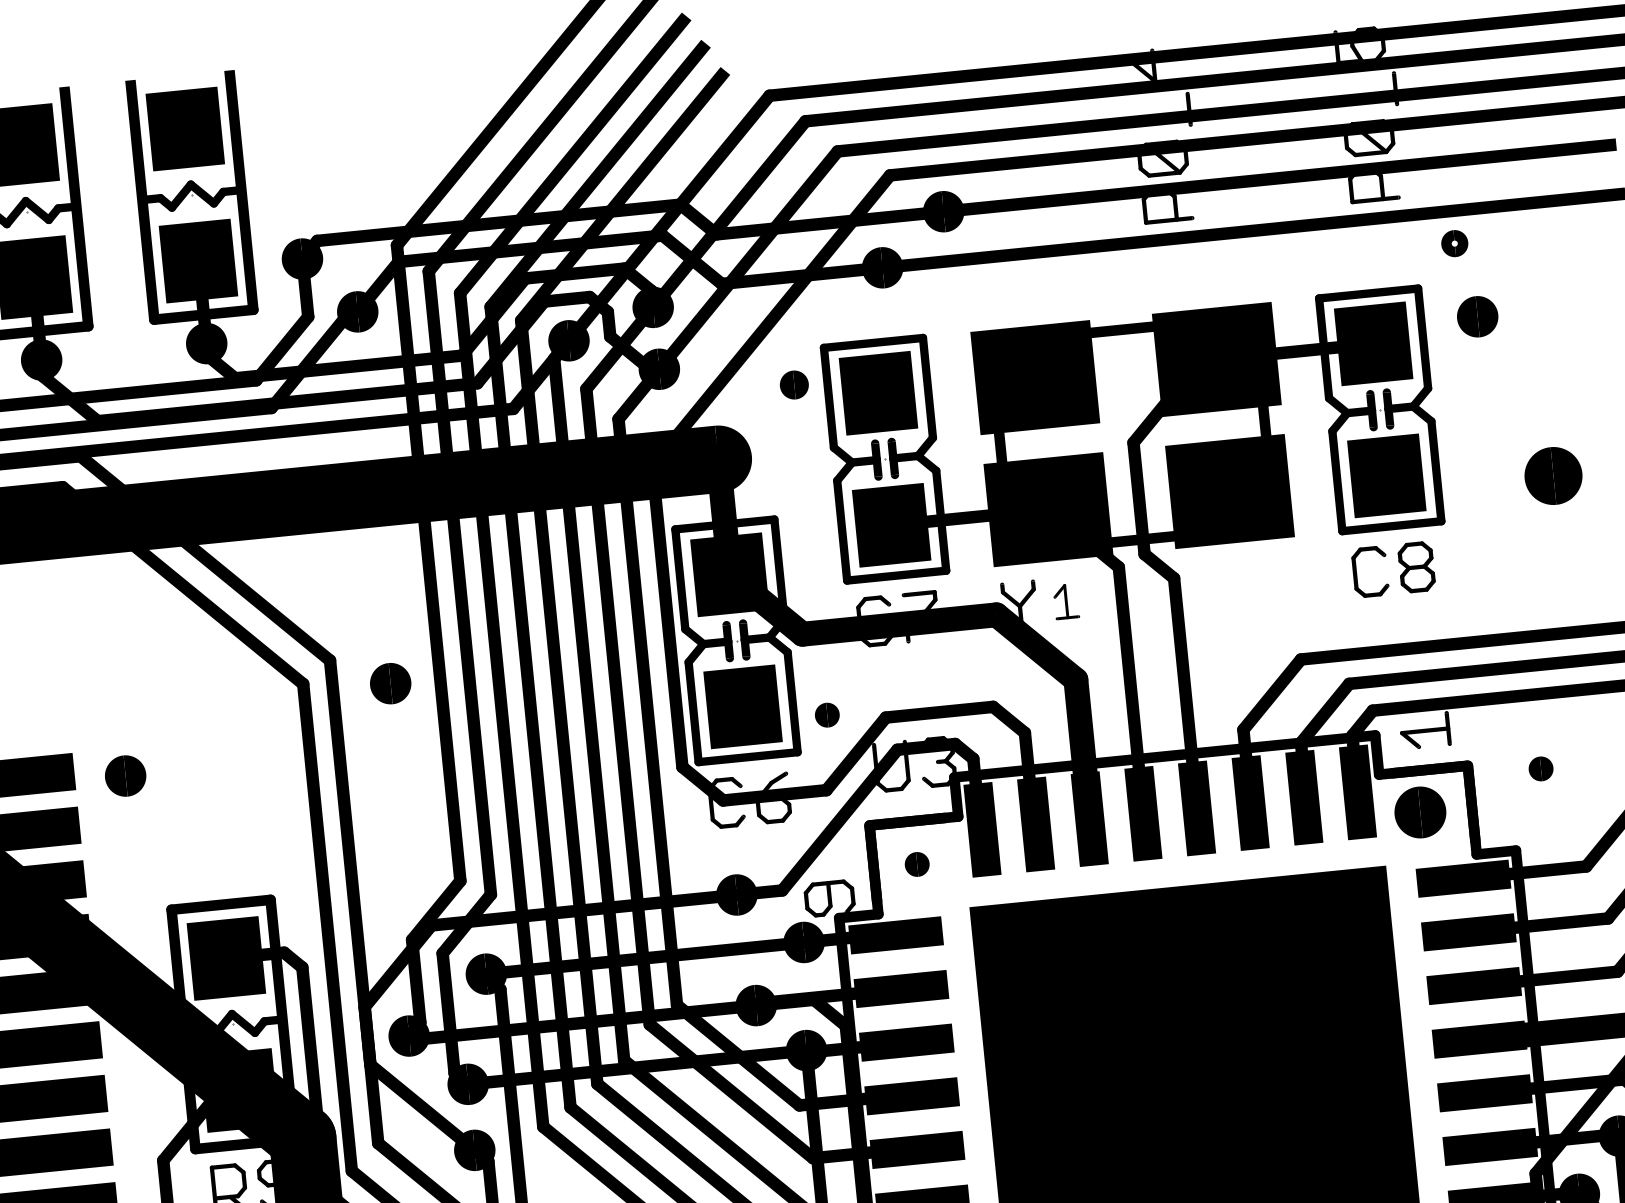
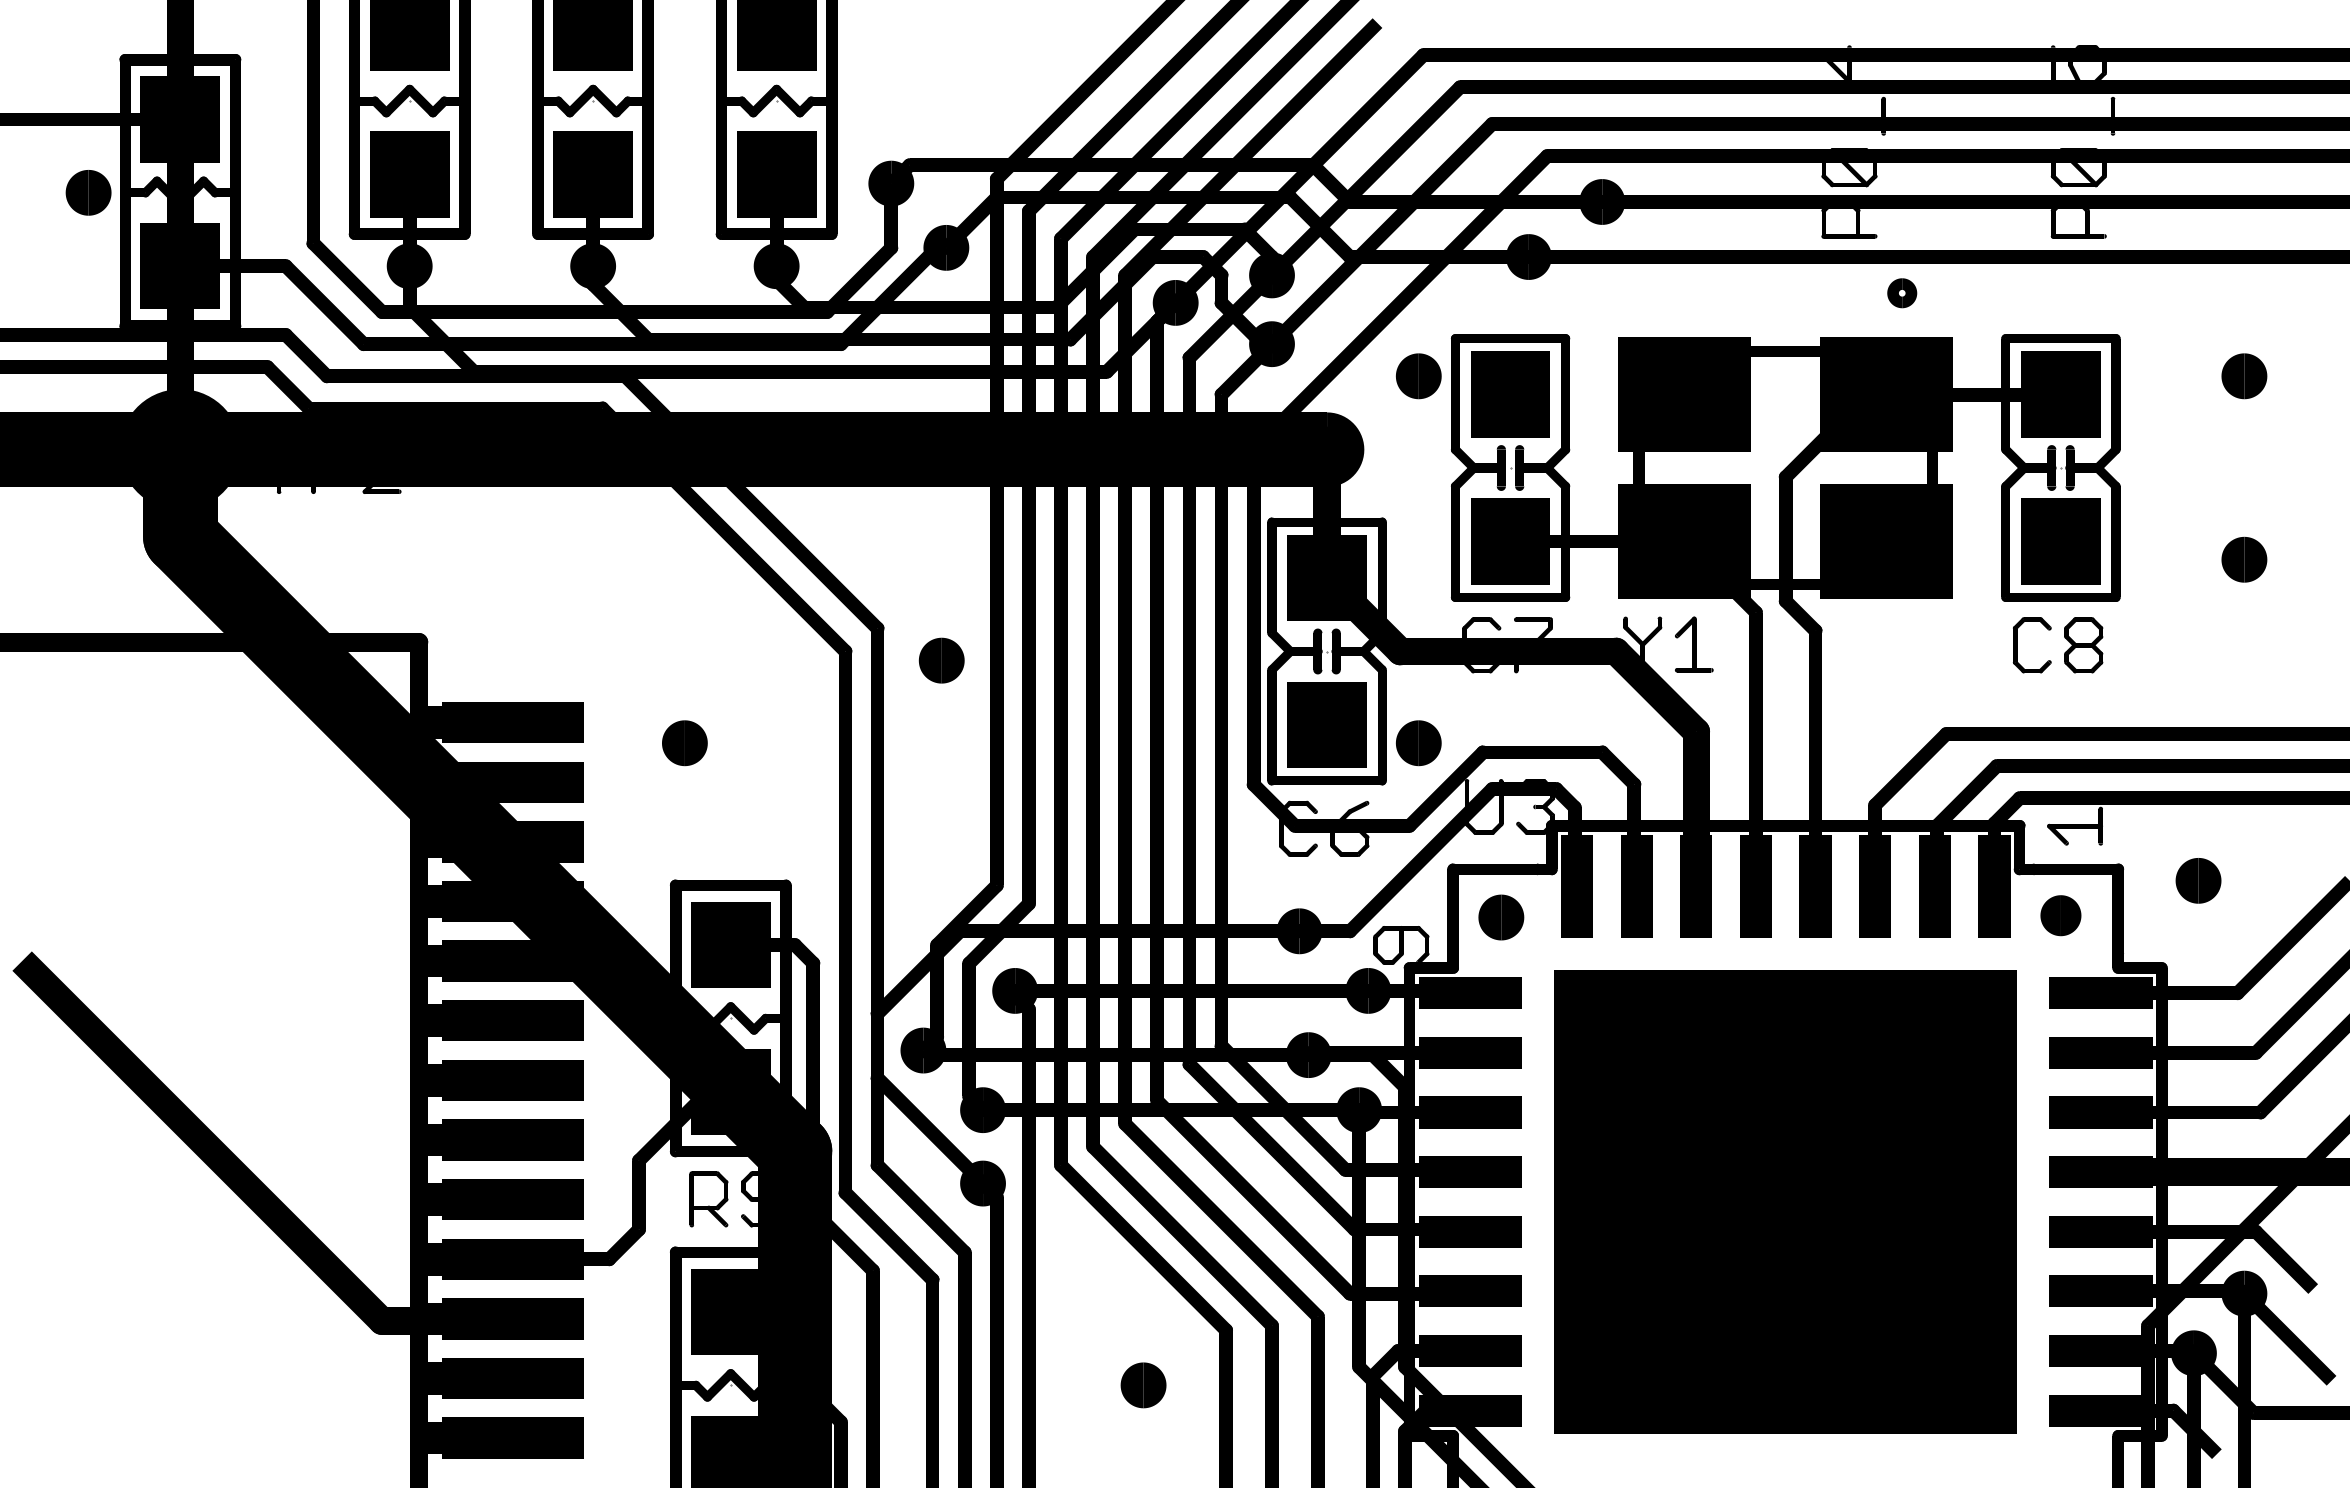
part: (1455, 243) -> (1902, 293), moved
part: (1477, 316) -> (2244, 376), moved
part: (794, 385) -> (1418, 376), size x1.43
part: (1553, 475) -> (2244, 559), size x0.71
part: (1066, 601) -> (1694, 644), size x1.43
part: (827, 715) -> (1418, 743), size x1.67
part: (1541, 768) -> (2198, 880), size x1.67
part: (125, 776) -> (684, 743), moved
part: (1420, 812) -> (2060, 915), size x0.71
part: (917, 864) -> (1501, 917), size x1.67

